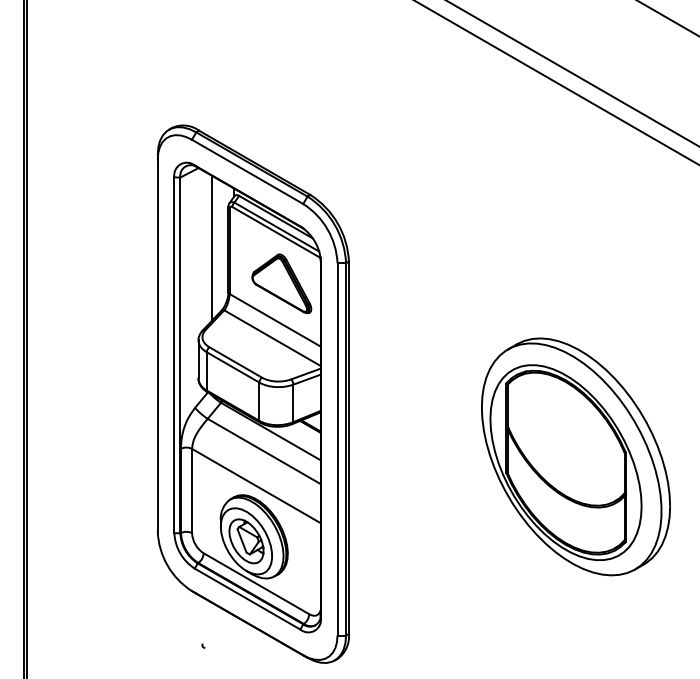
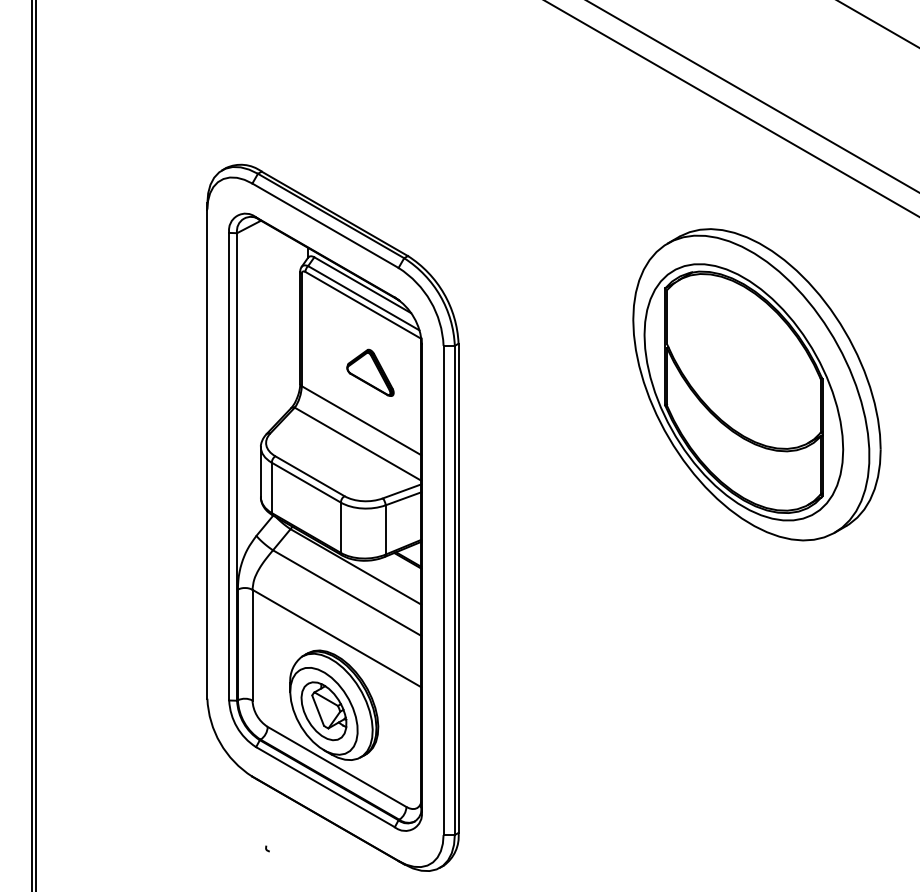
line: (211, 247) -> (277, 325), removed
part: (281, 283) -> (369, 372), size x0.6
part: (575, 456) -> (756, 384), moved

